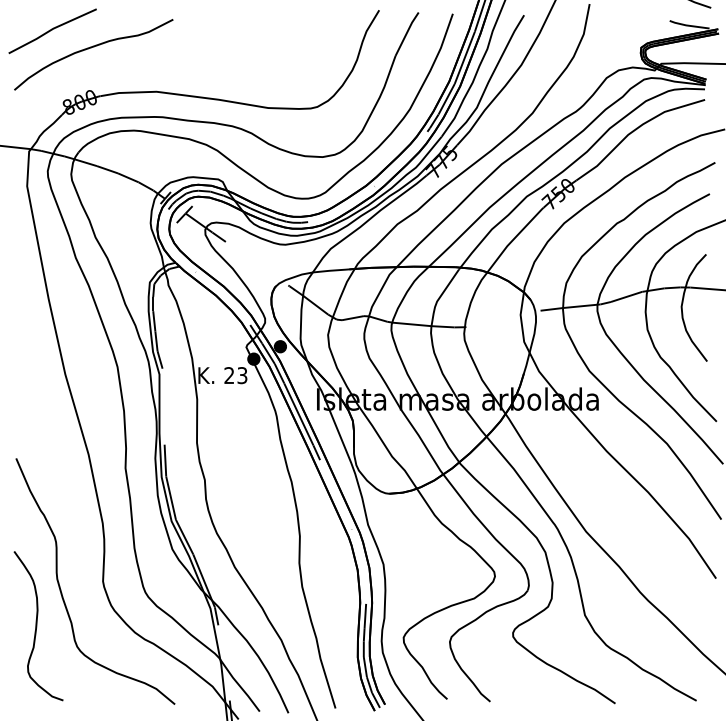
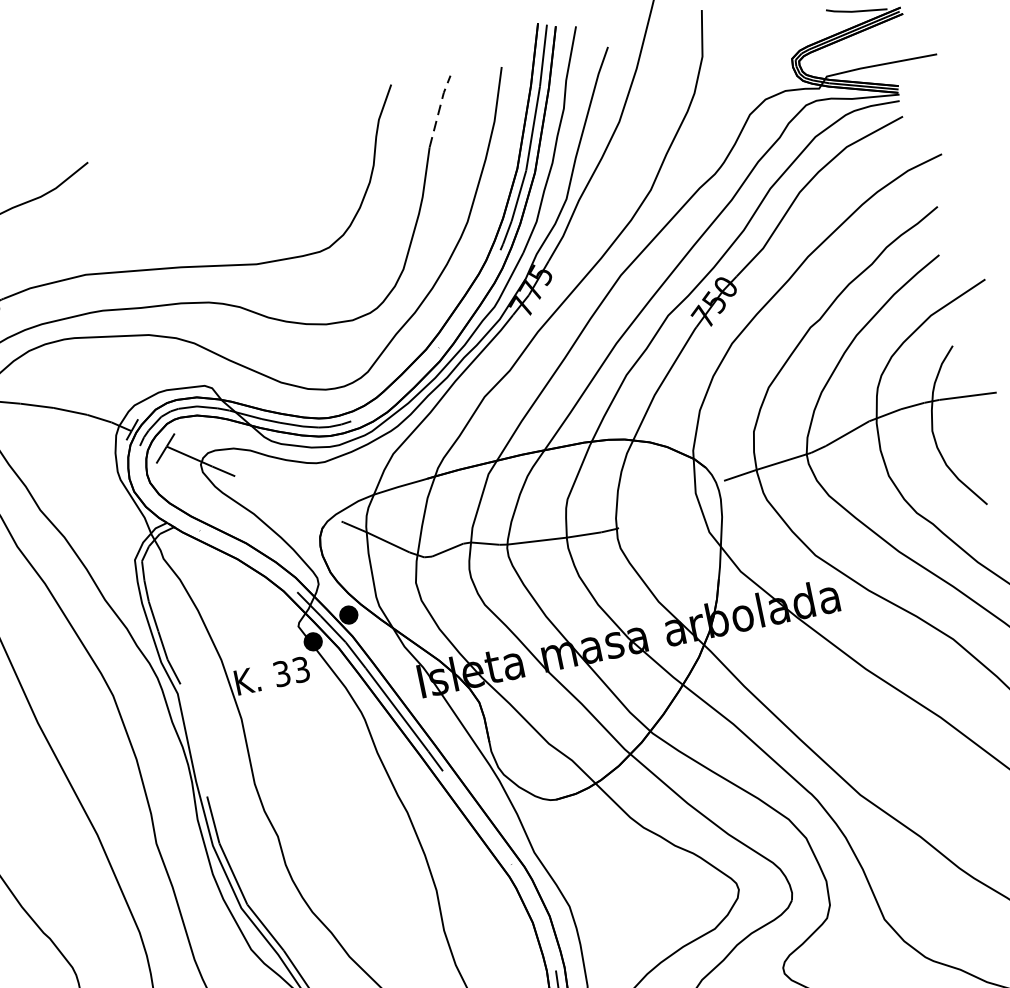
line: (406, 33) -> (438, 110), solid -> dashed
text: (229, 375) -> (282, 673), 23 -> 33

